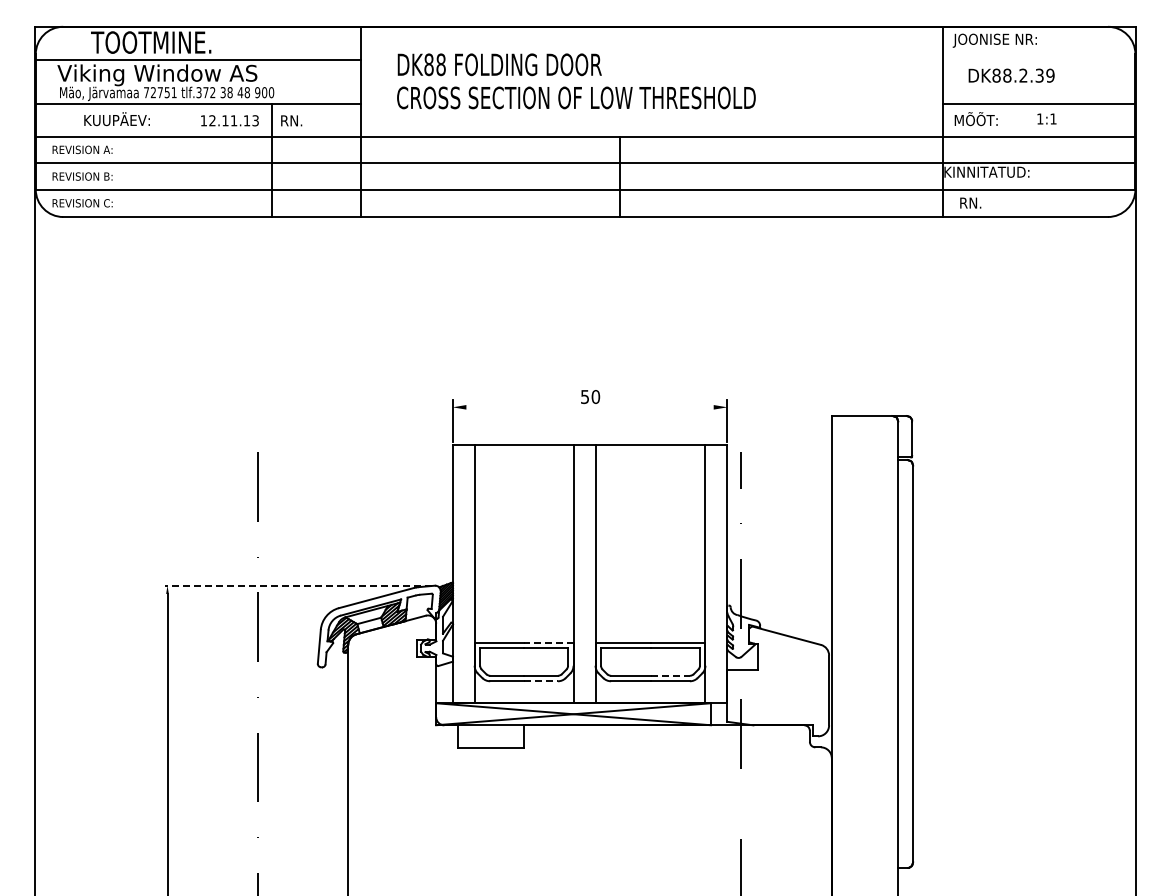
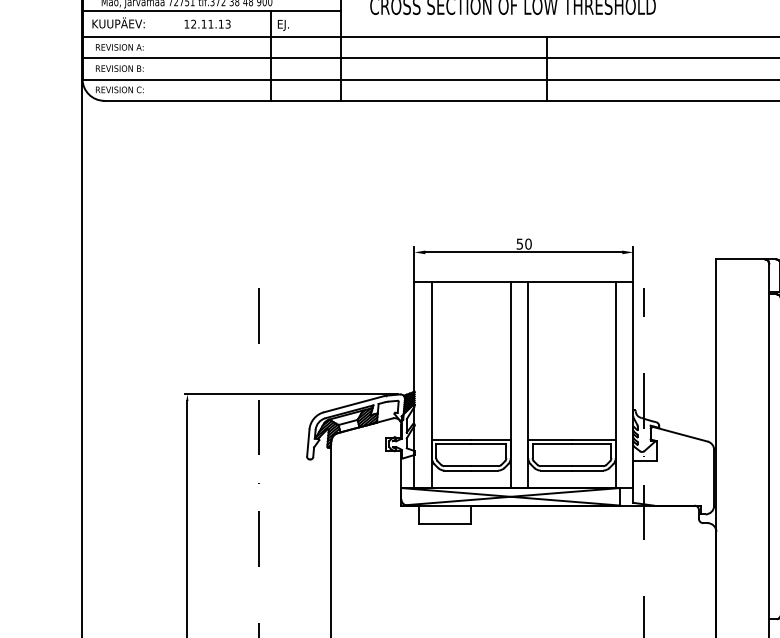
text: (116, 119) -> (118, 23), moved
text: (229, 120) -> (207, 24), moved
text: (292, 122) -> (286, 25), RN. -> EJ.
line: (589, 407) -> (523, 252), added
line: (298, 585) -> (291, 394), dashed -> solid
line: (548, 642) -> (490, 439), dashed -> solid
line: (670, 675) -> (587, 465), dashed -> solid
line: (541, 681) -> (485, 470), dashed -> solid

